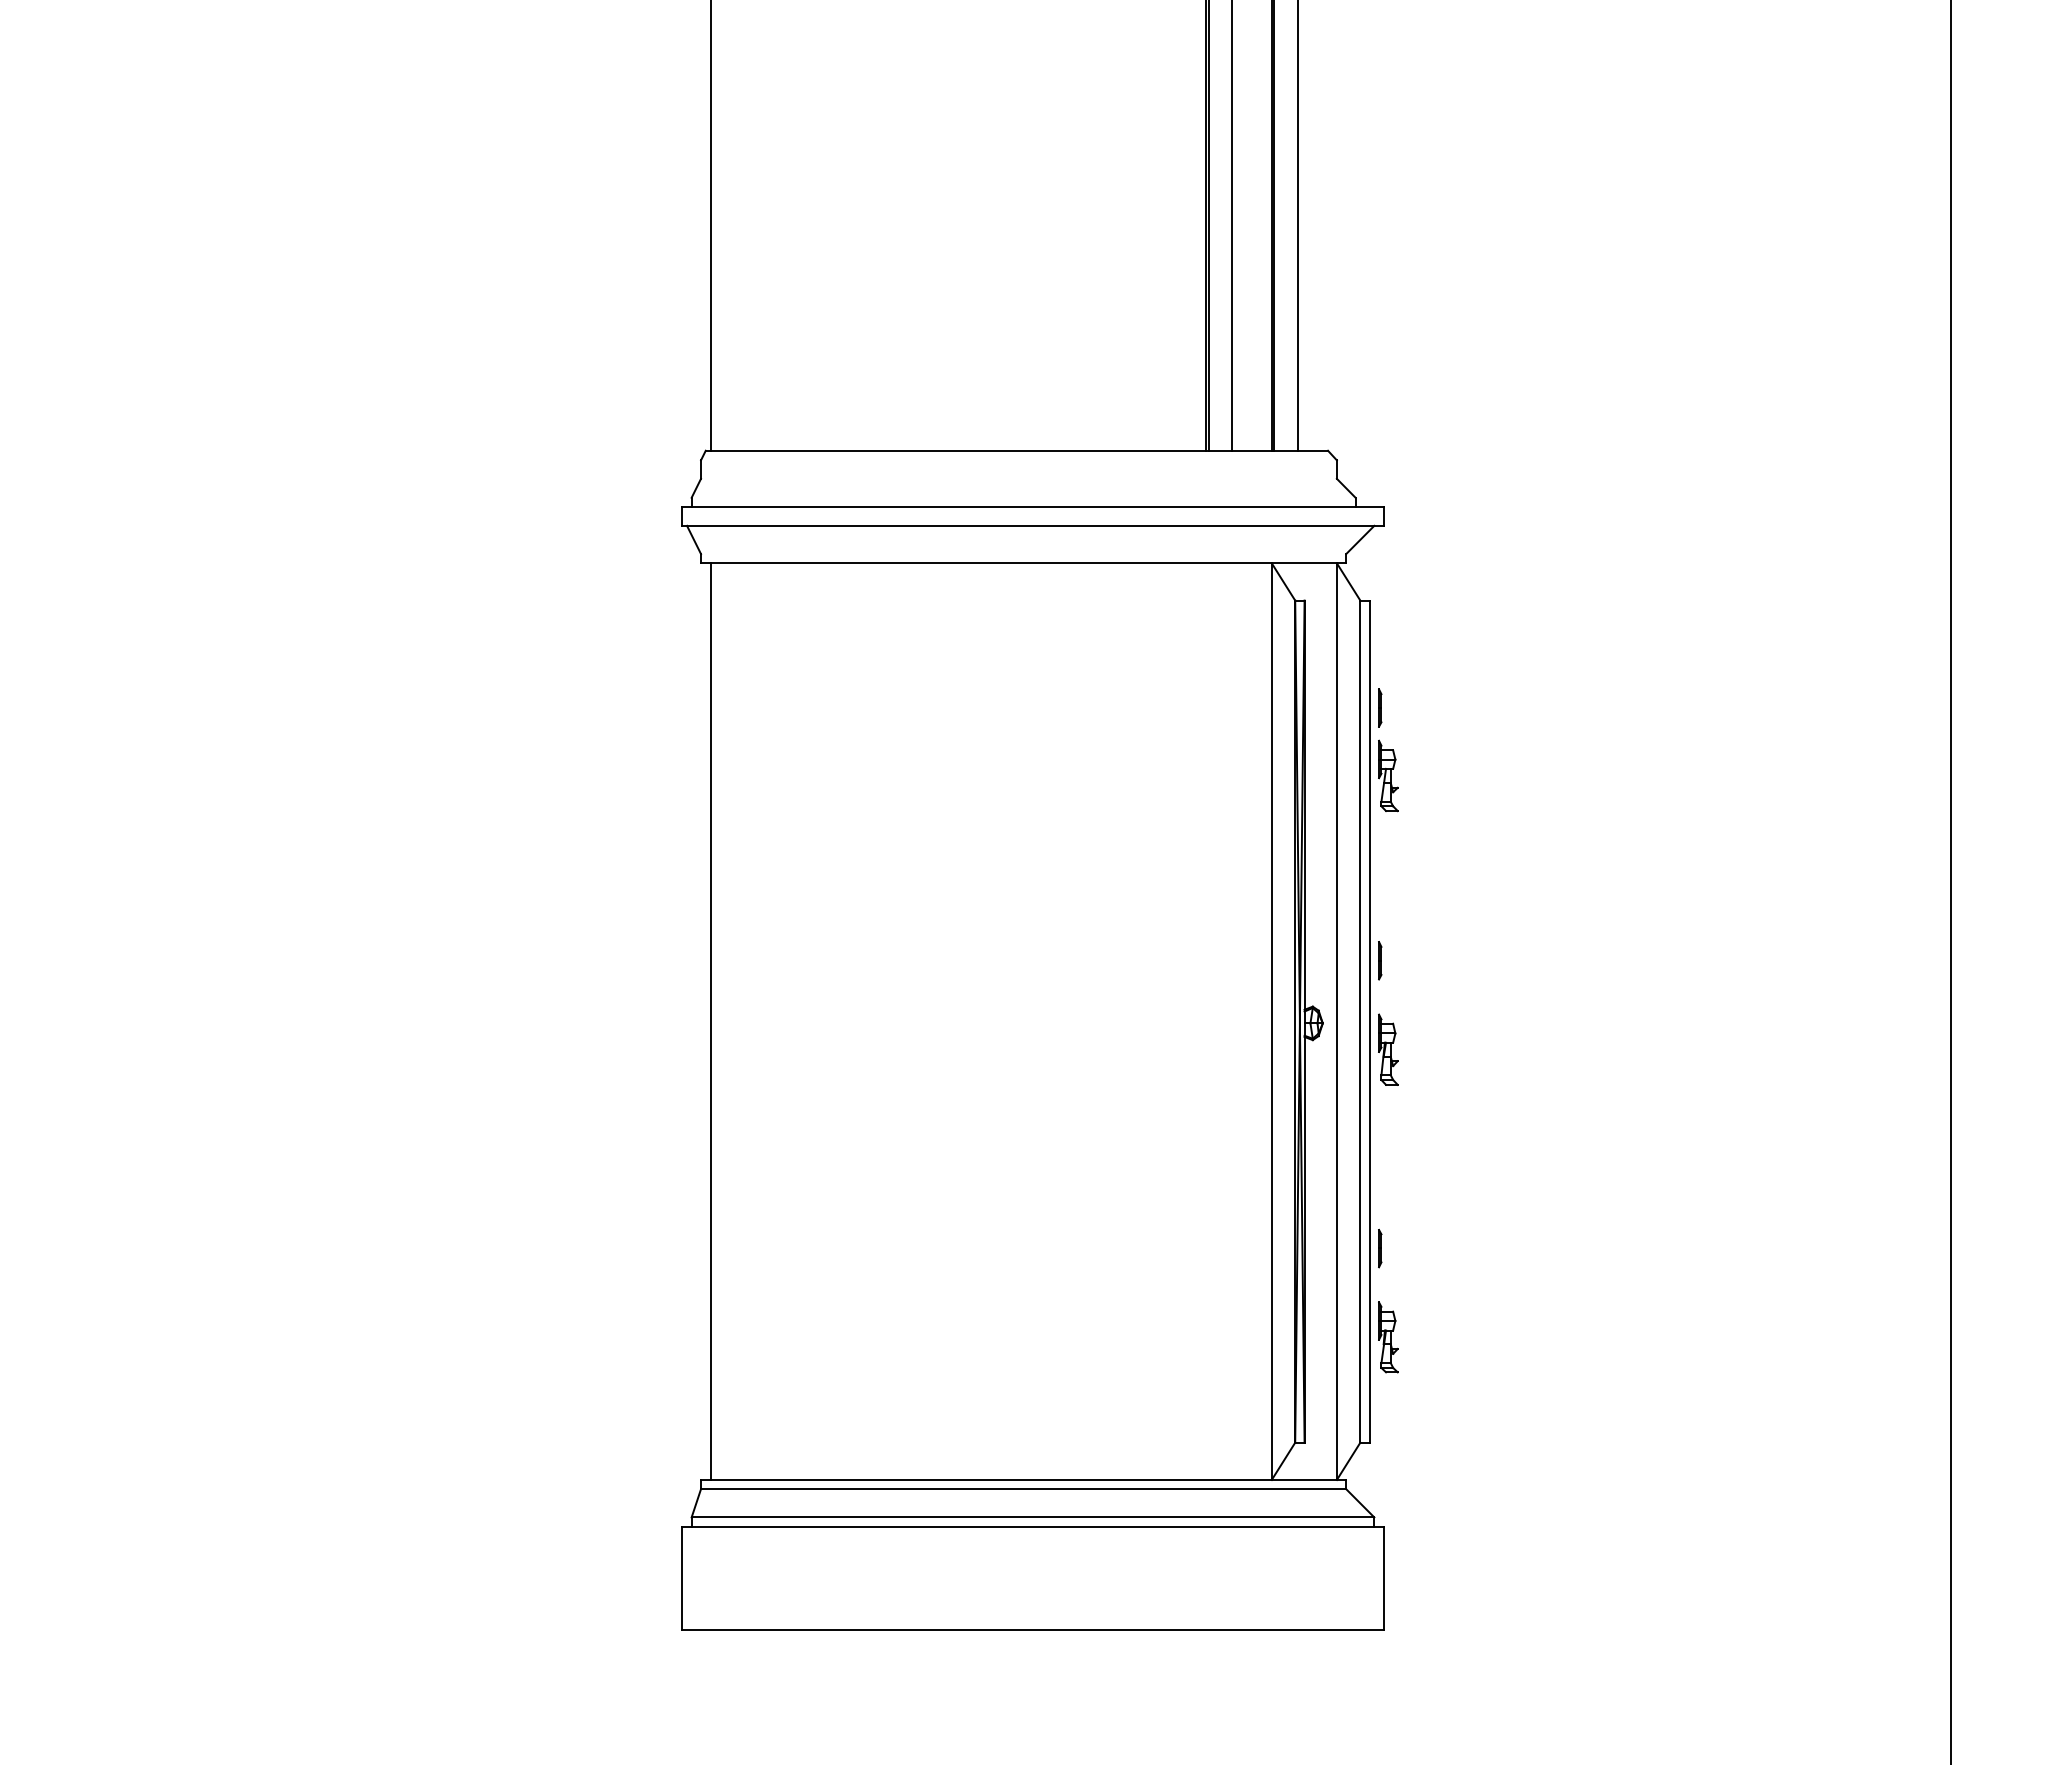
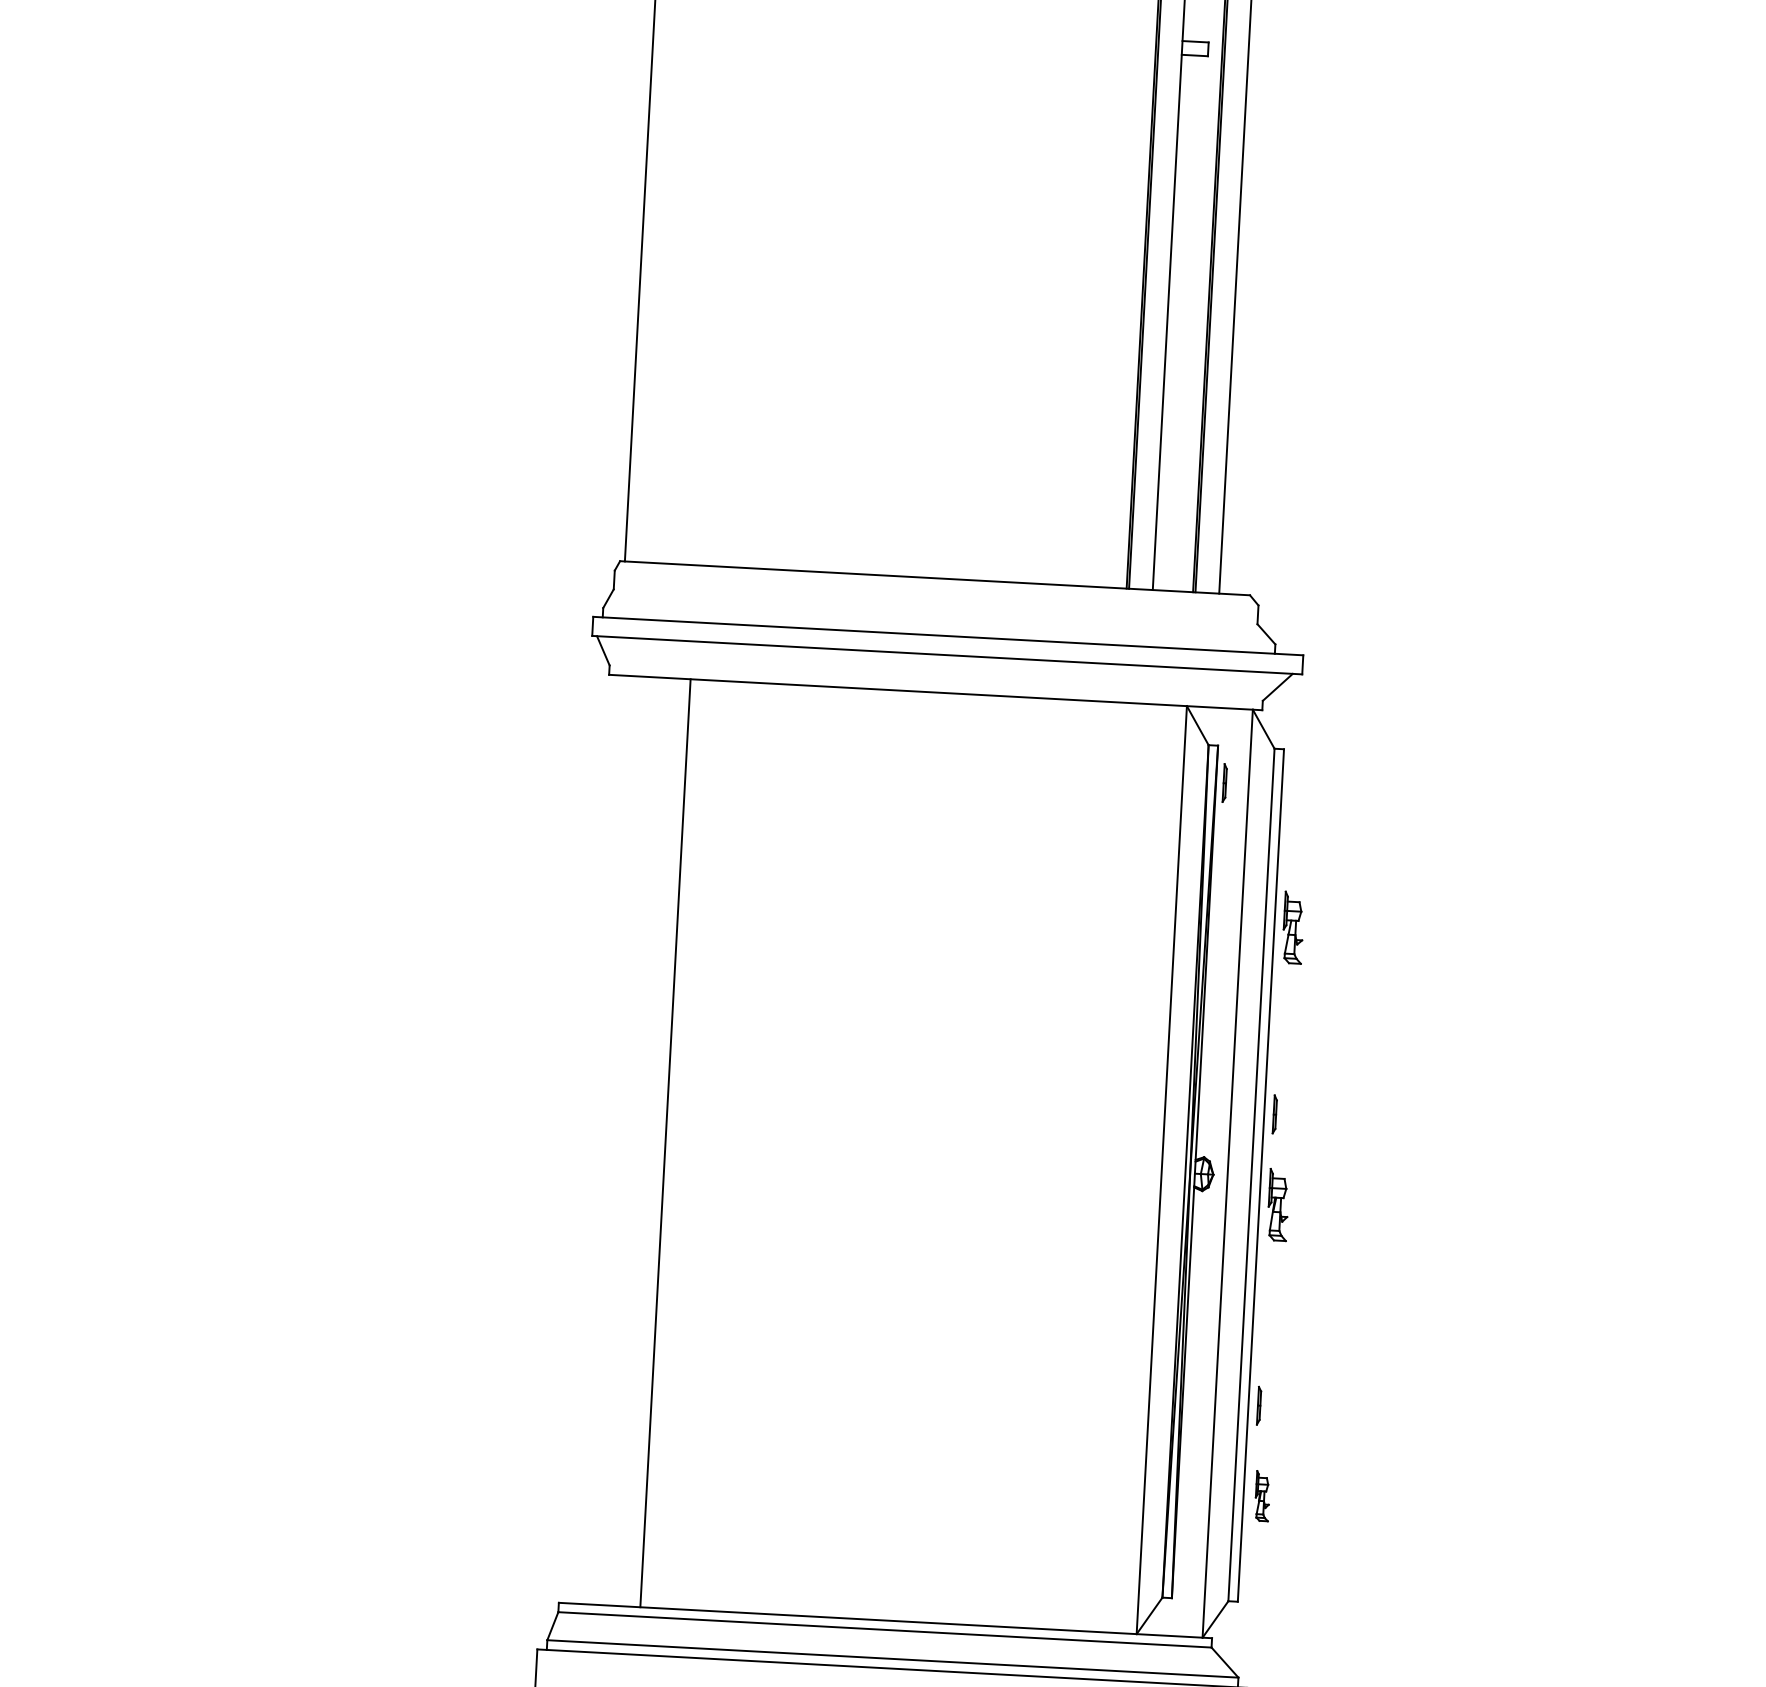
line: (1380, 707) -> (1225, 782), moved
line: (710, 1021) -> (665, 1143), moved
part: (1388, 1337) -> (1262, 1496), size x0.7

